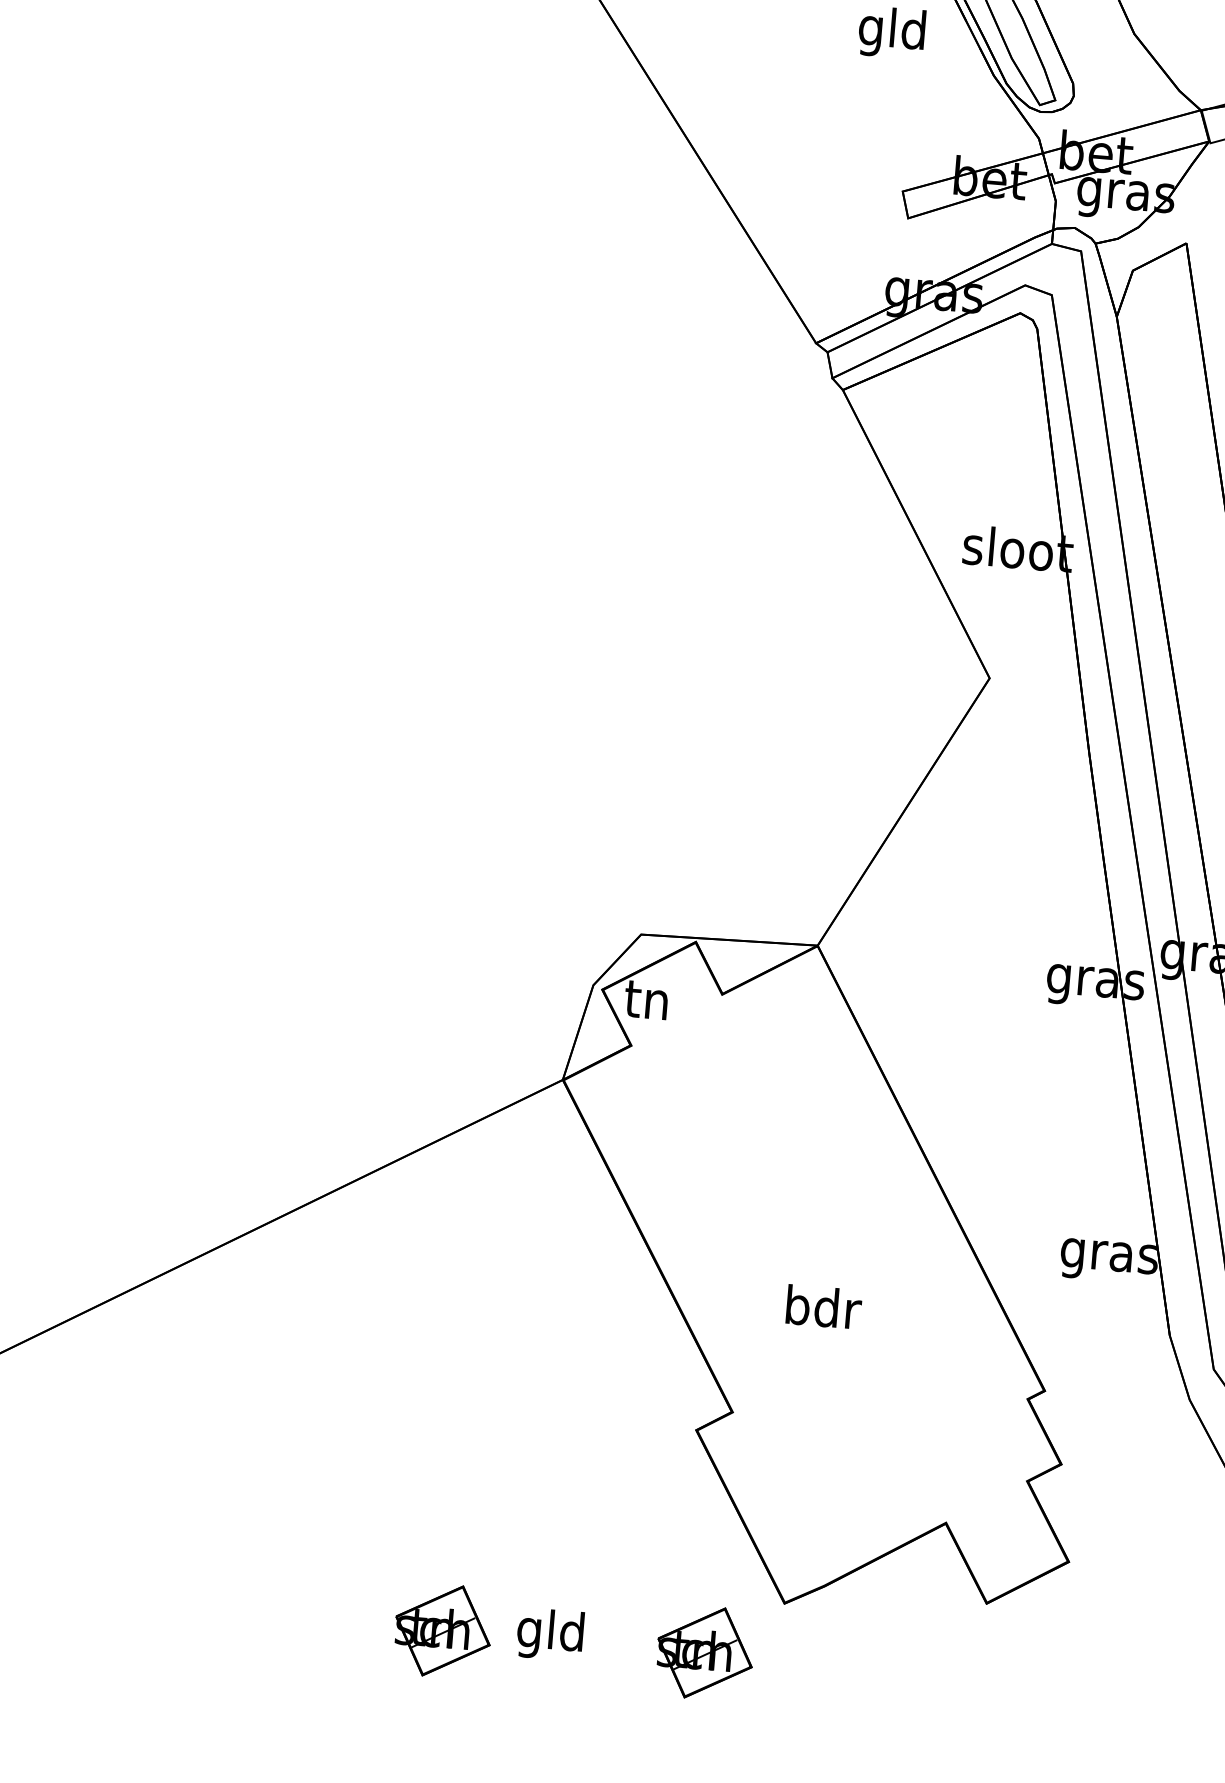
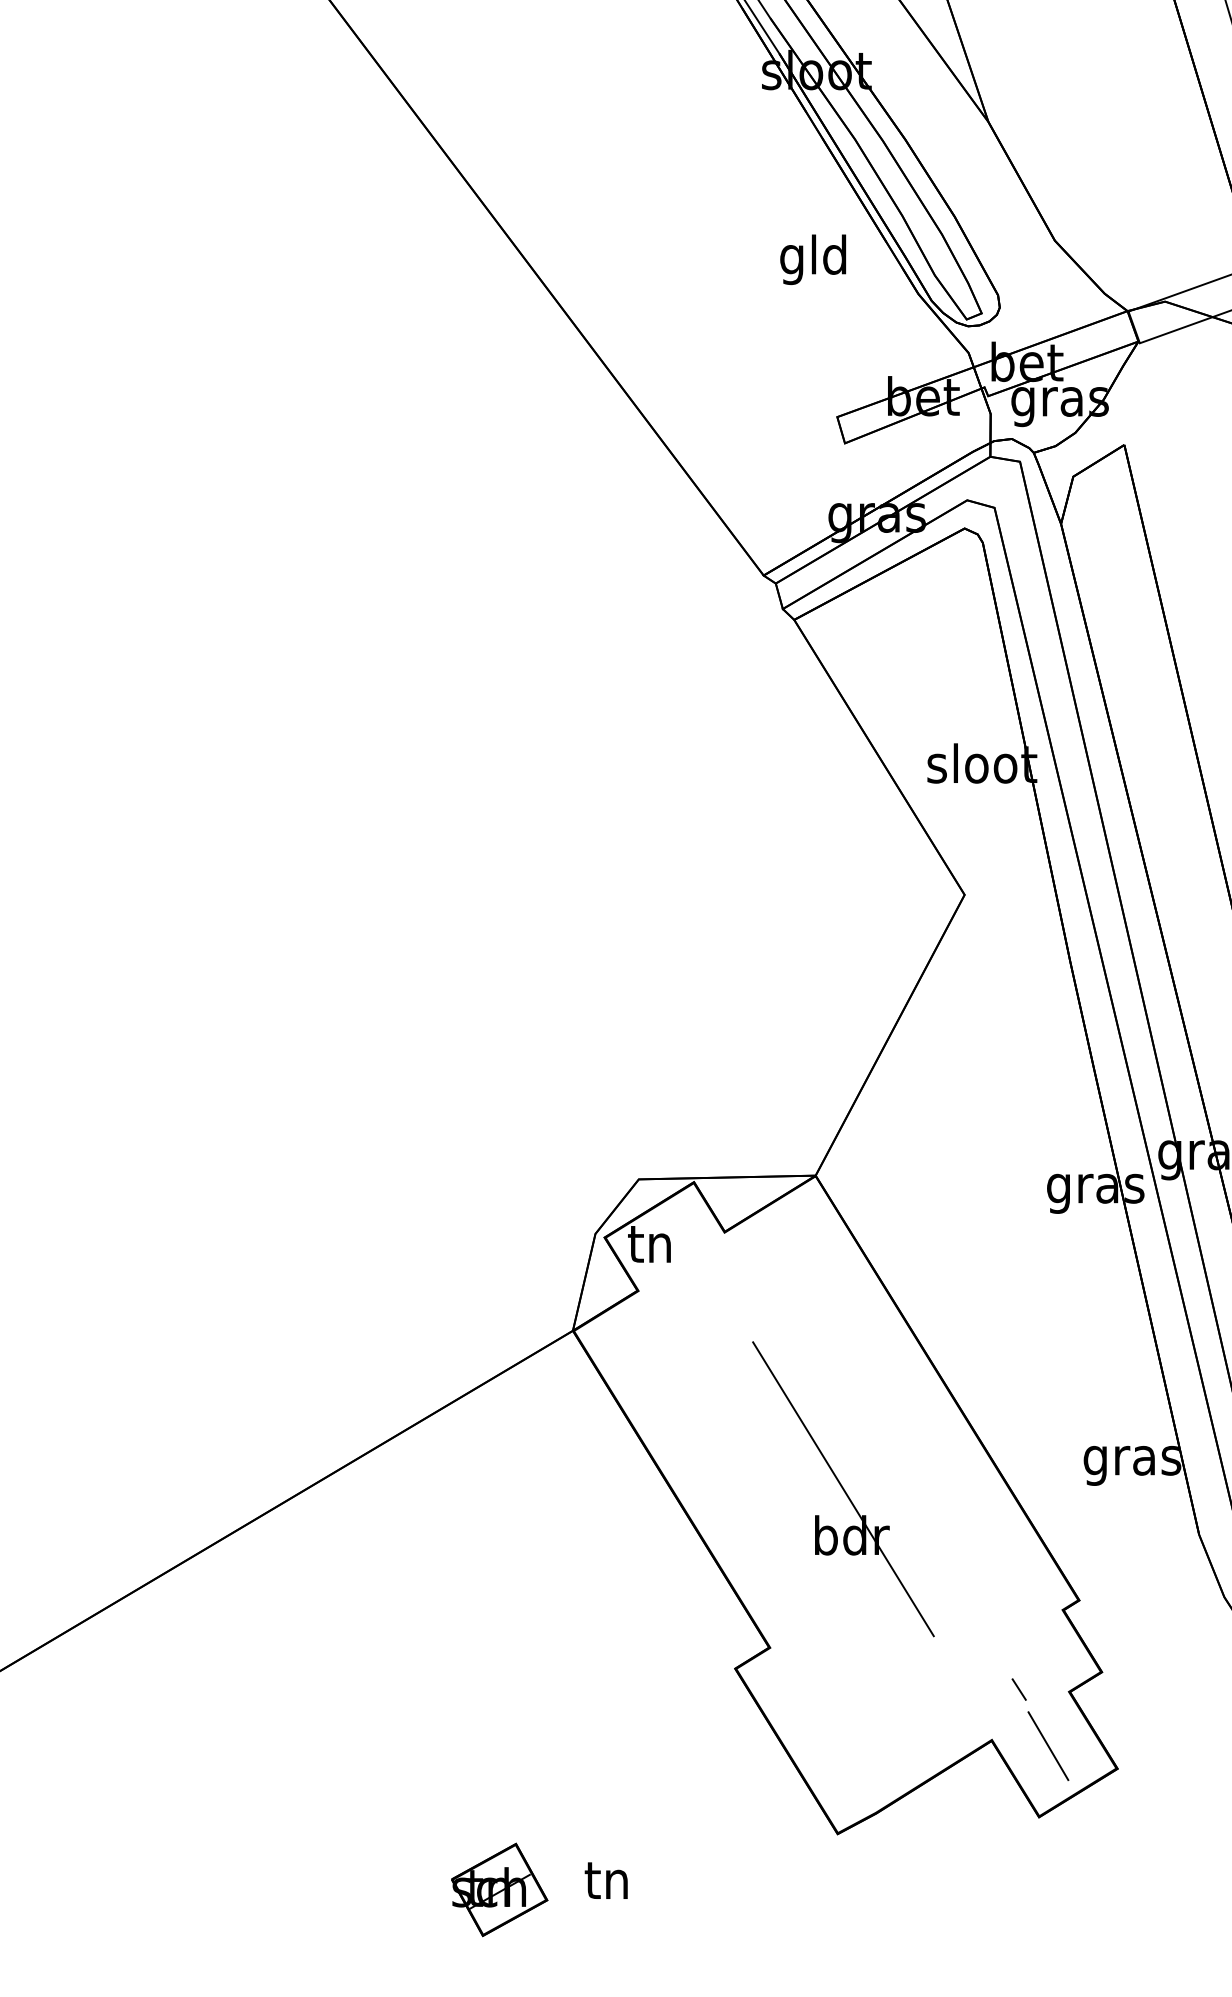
line: (819, 1260) -> (843, 1489), added
line: (976, 1474) -> (1018, 1689), added
line: (1001, 1533) -> (1048, 1746), added
text: (549, 1634) -> (606, 1884), gld -> tn
part: (704, 1652) -> (762, 1889), removed

